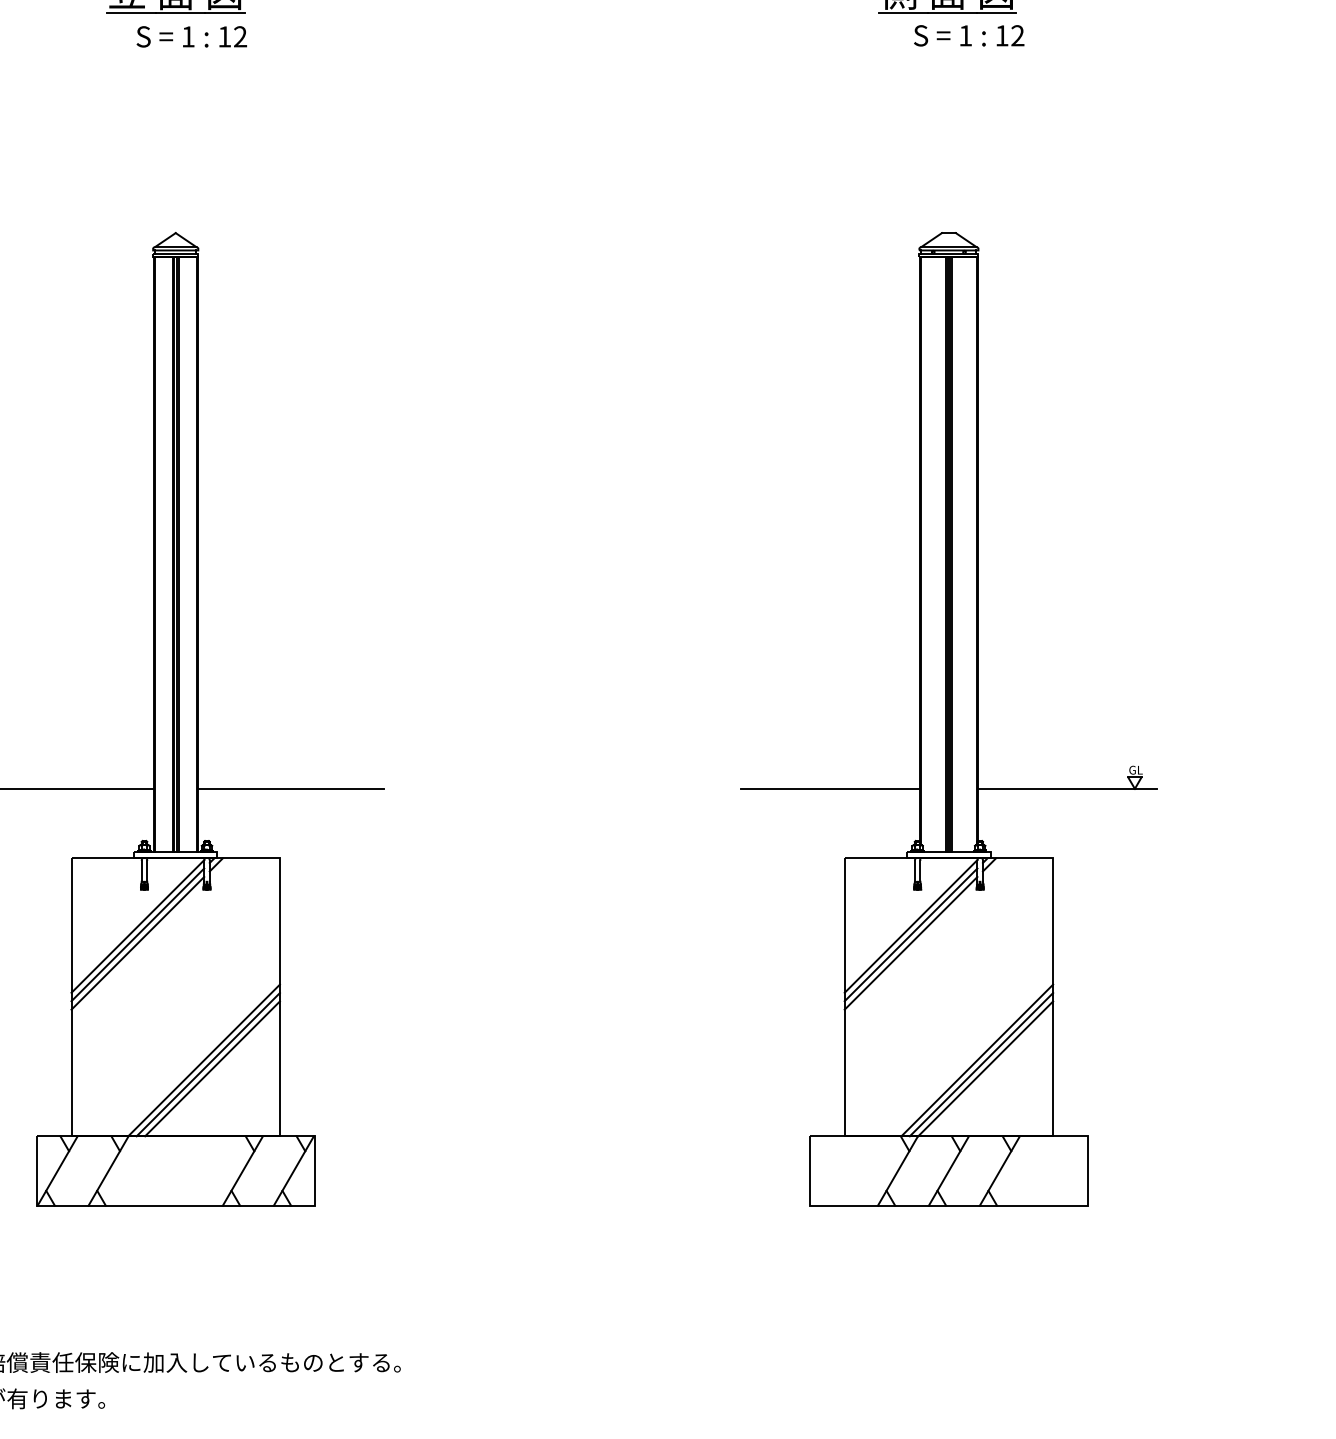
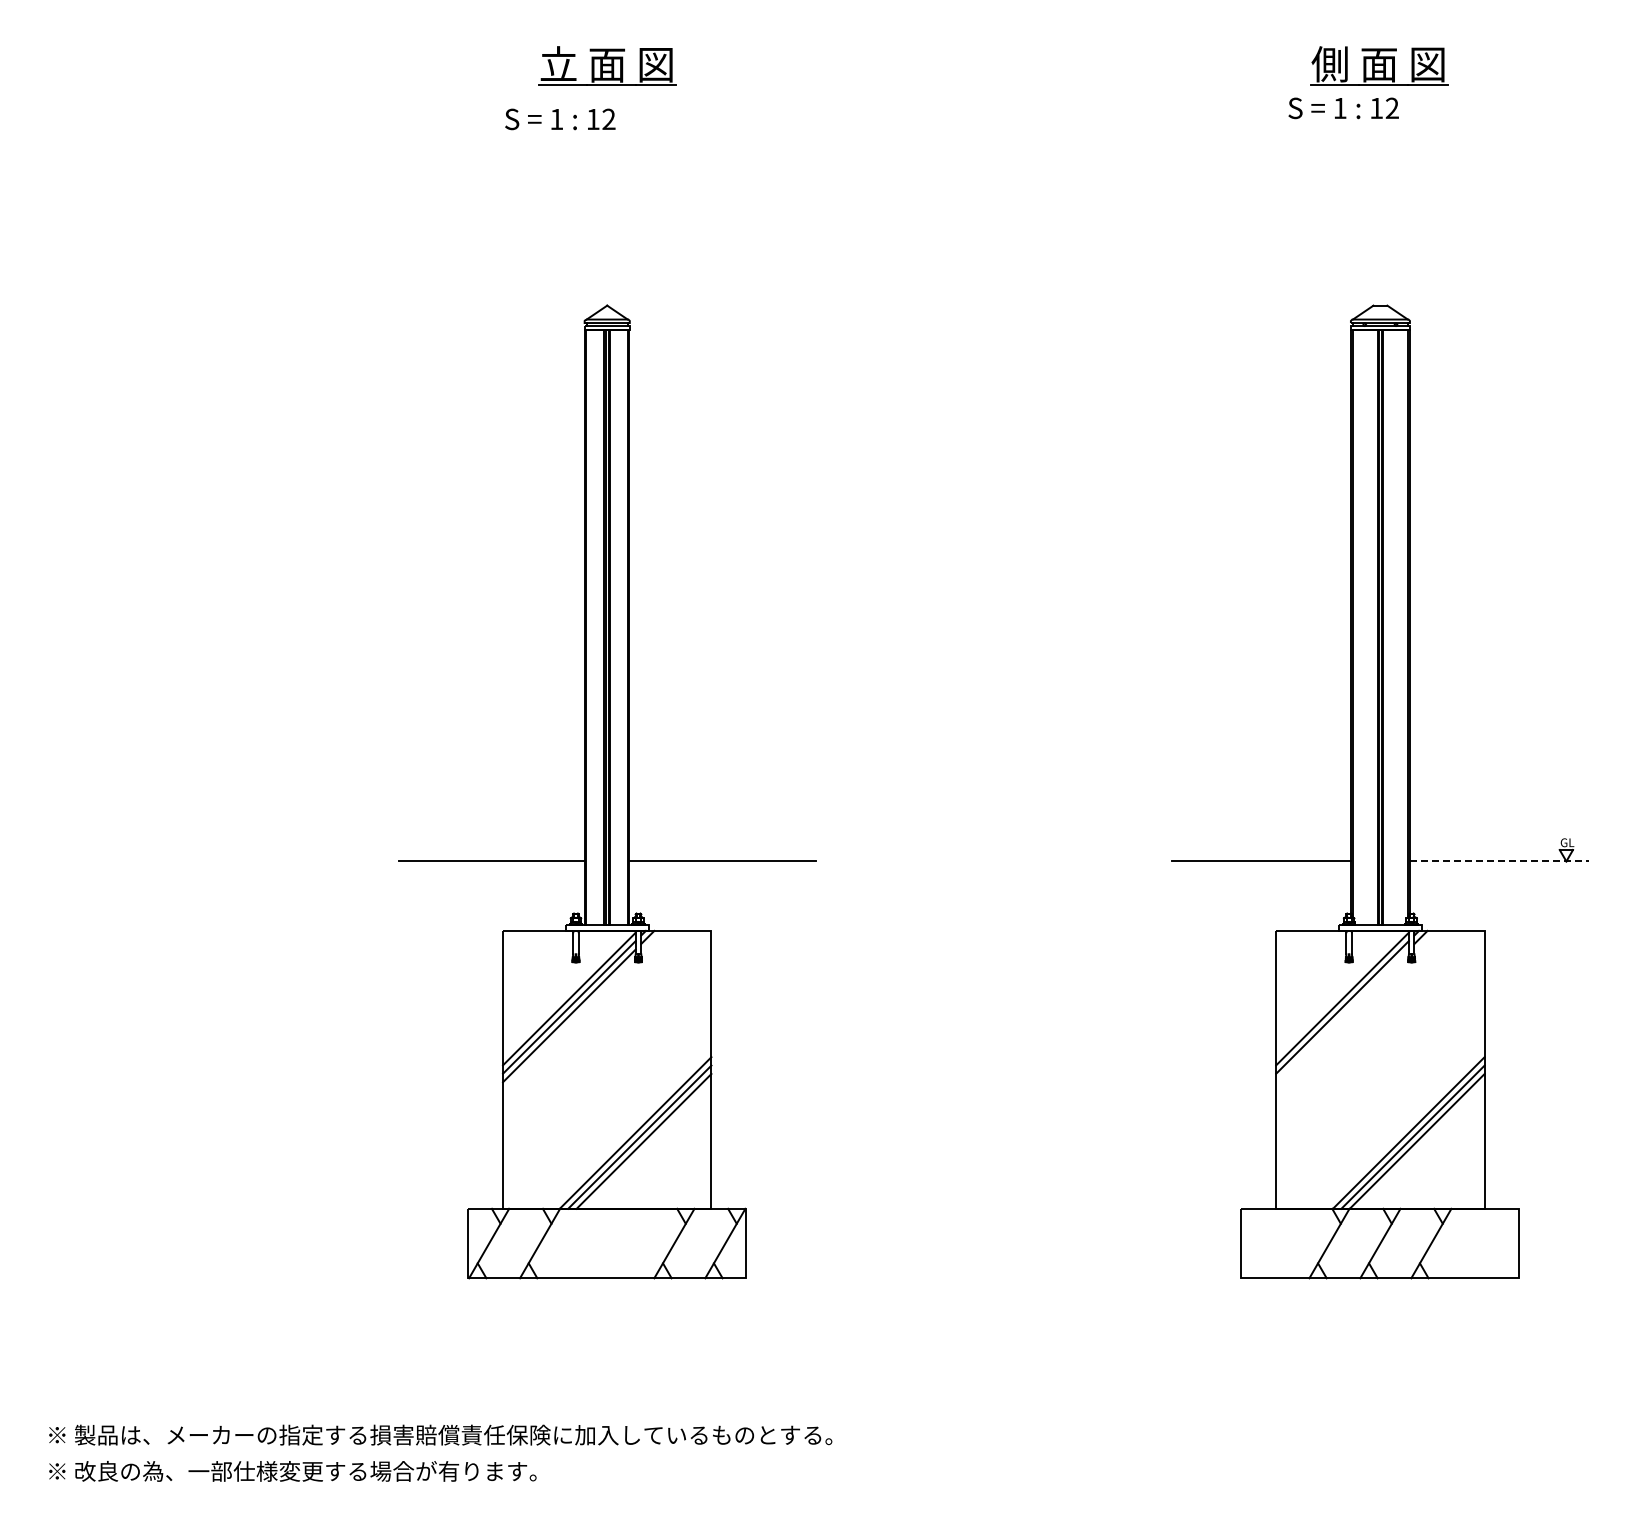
text: (969, 35) -> (1343, 108), moved
text: (192, 36) -> (560, 119), moved
line: (1068, 788) -> (1499, 861), solid -> dashed
line: (911, 942) -> (1342, 1015), removed

